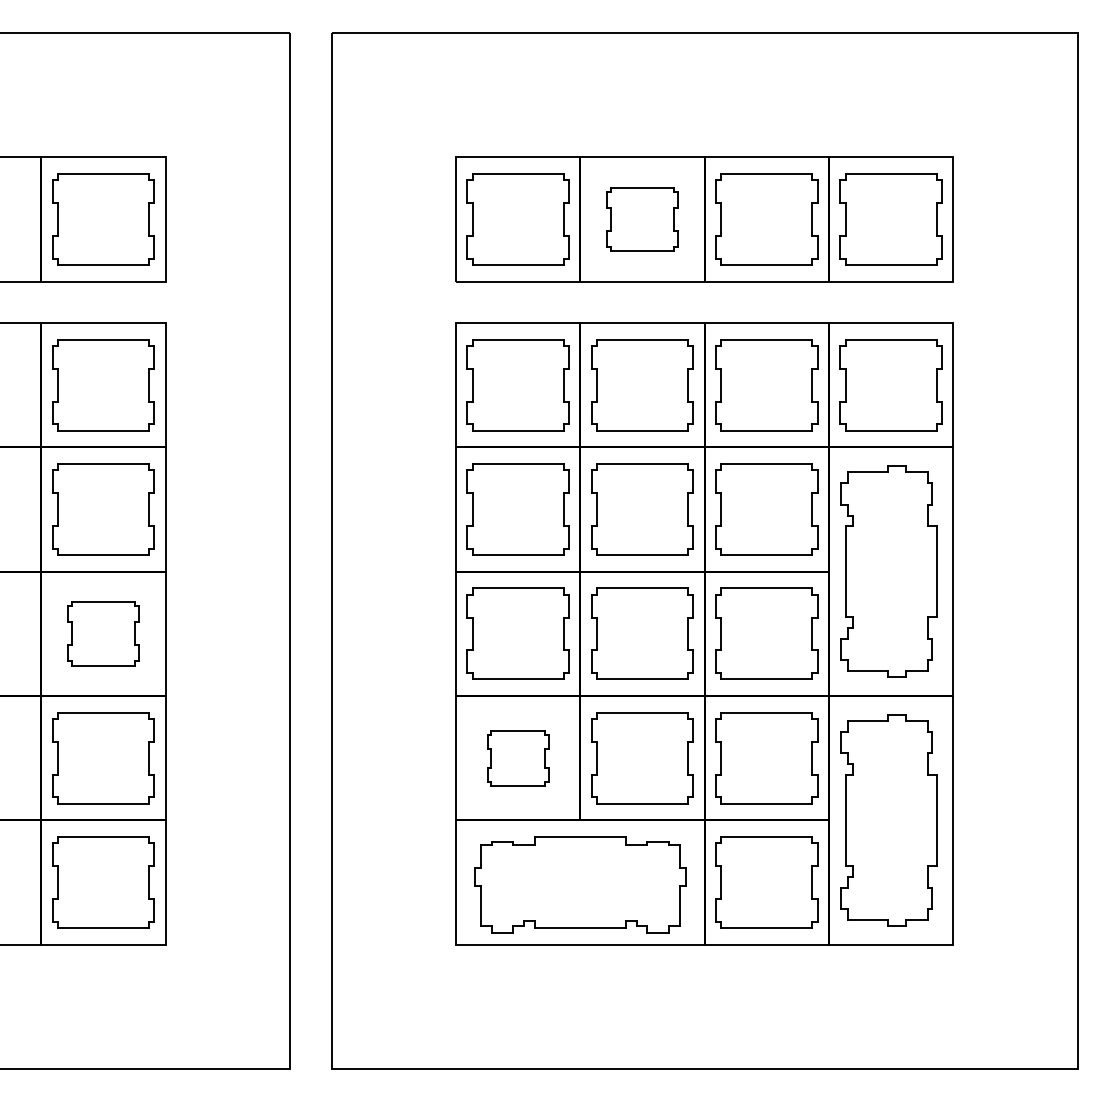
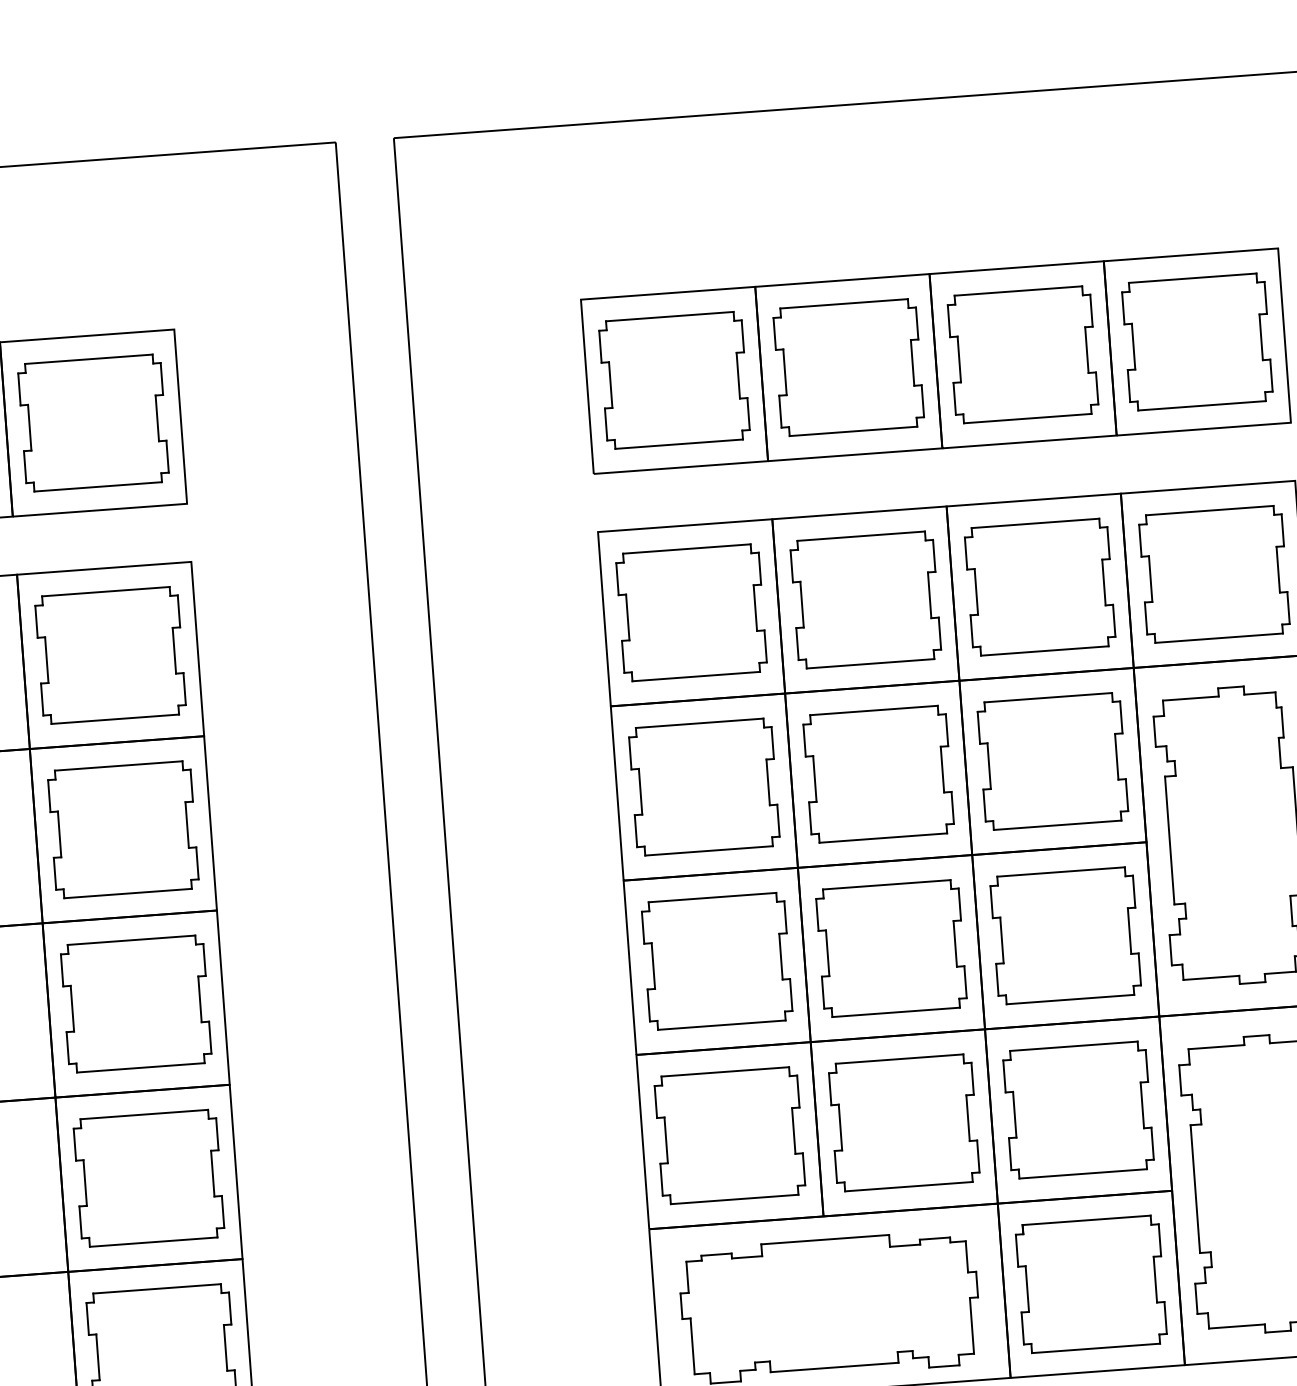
part: (642, 219) -> (848, 367), size x1.43
part: (103, 633) -> (135, 1003), size x1.43
part: (517, 758) -> (729, 1136), size x1.67

